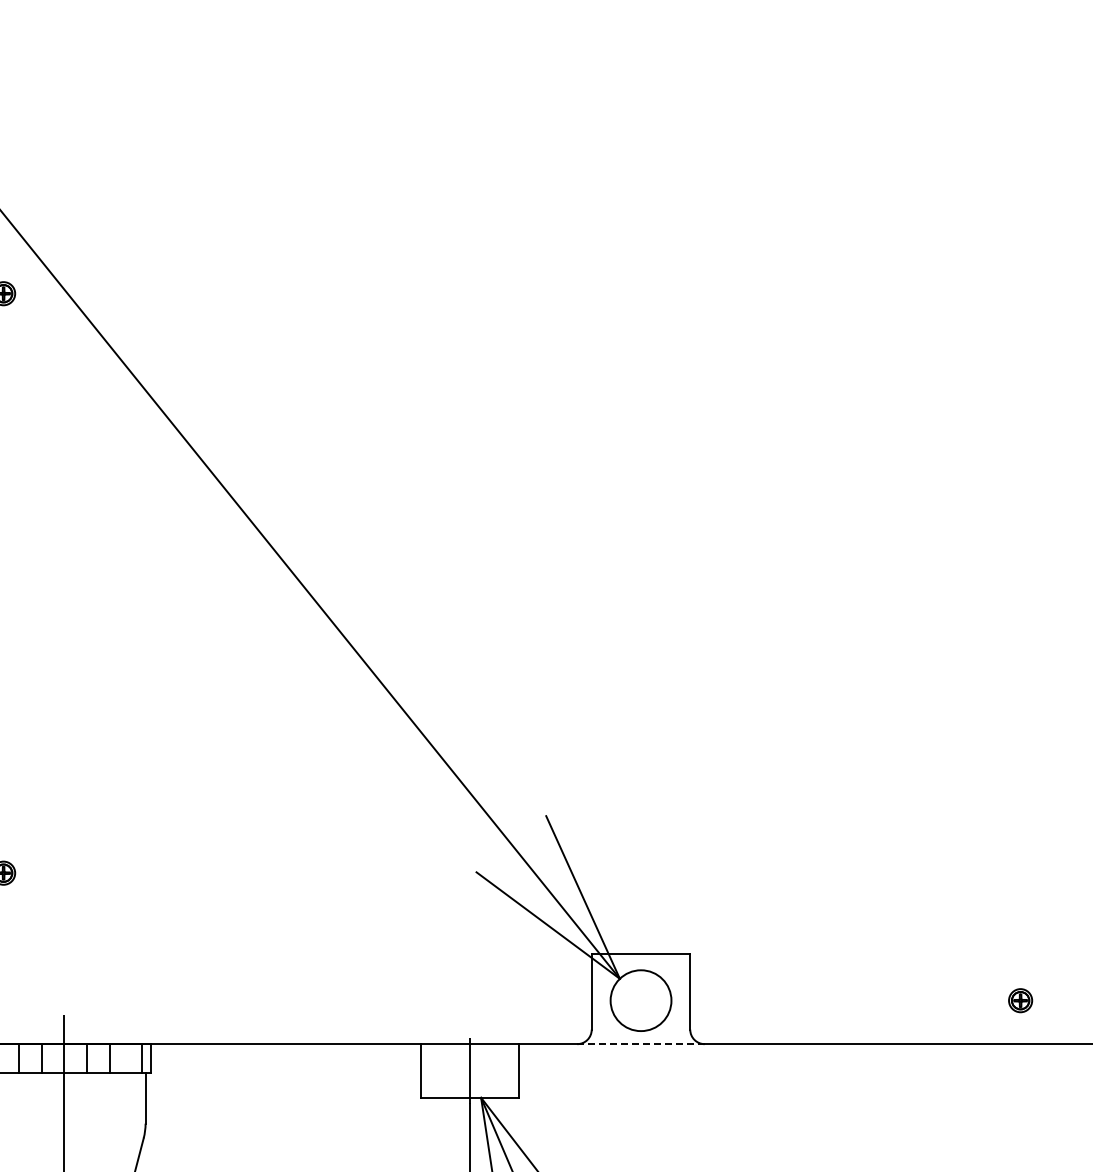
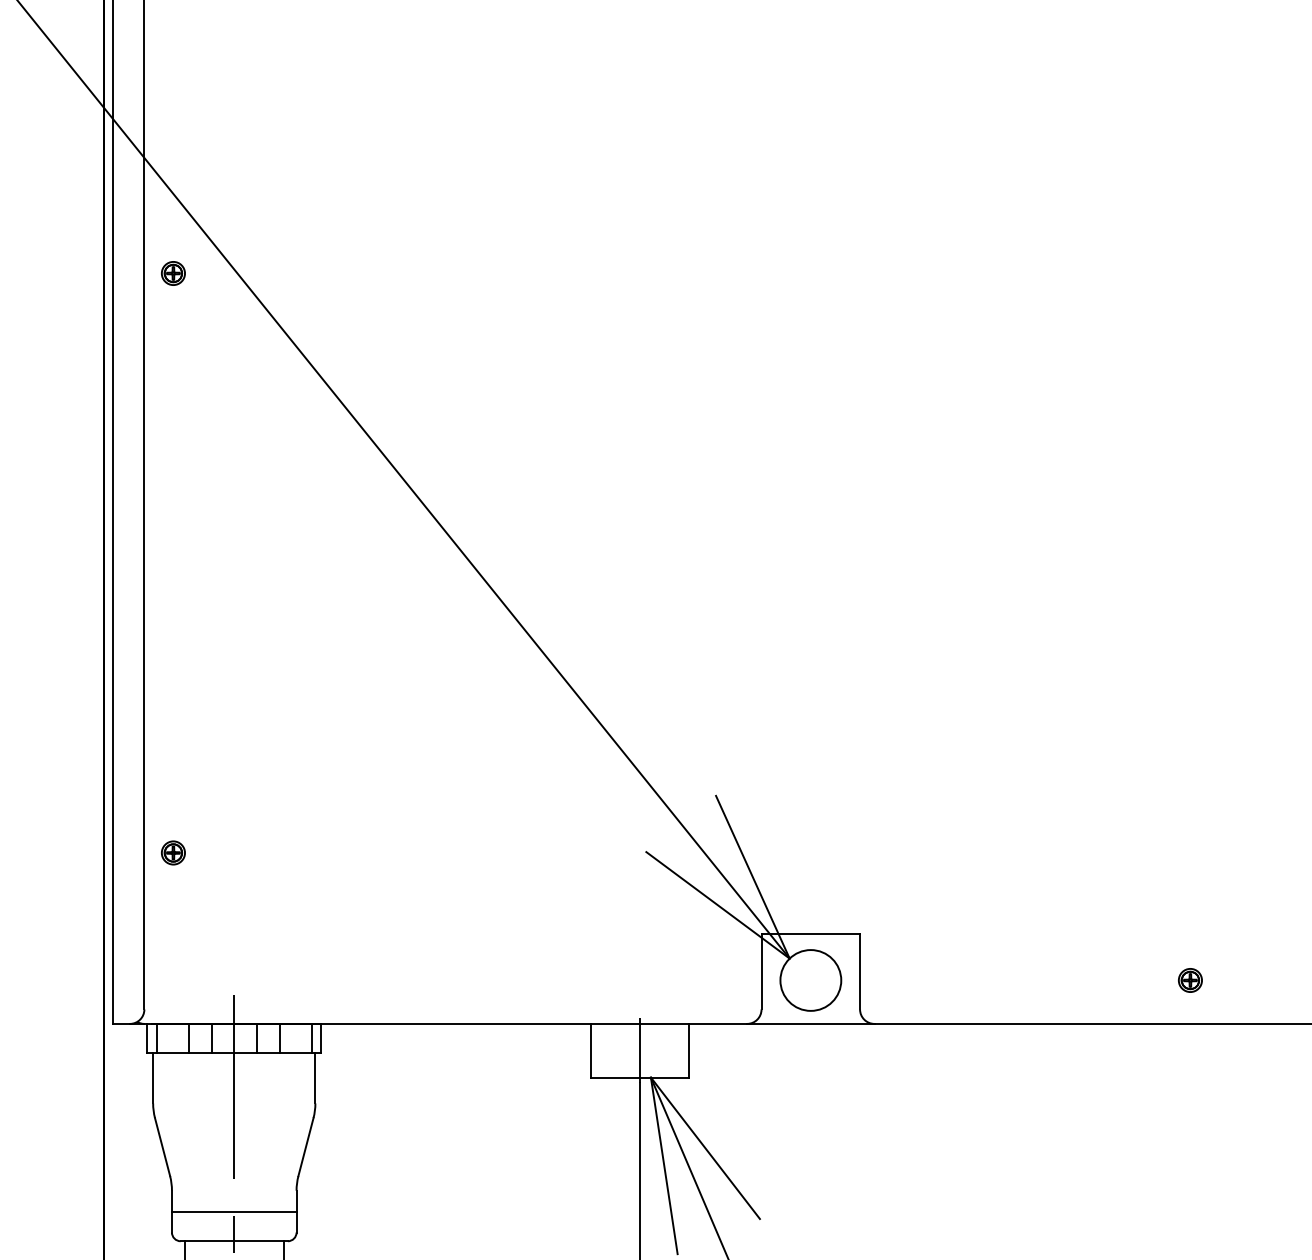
line: (640, 1043) -> (810, 1023), dashed -> solid

